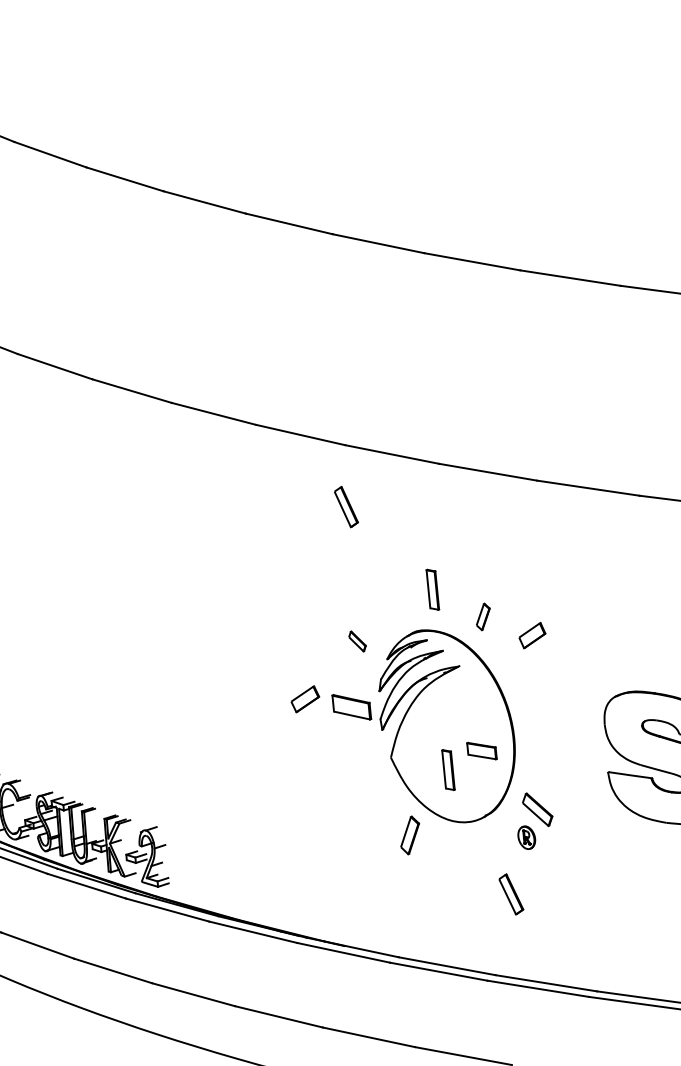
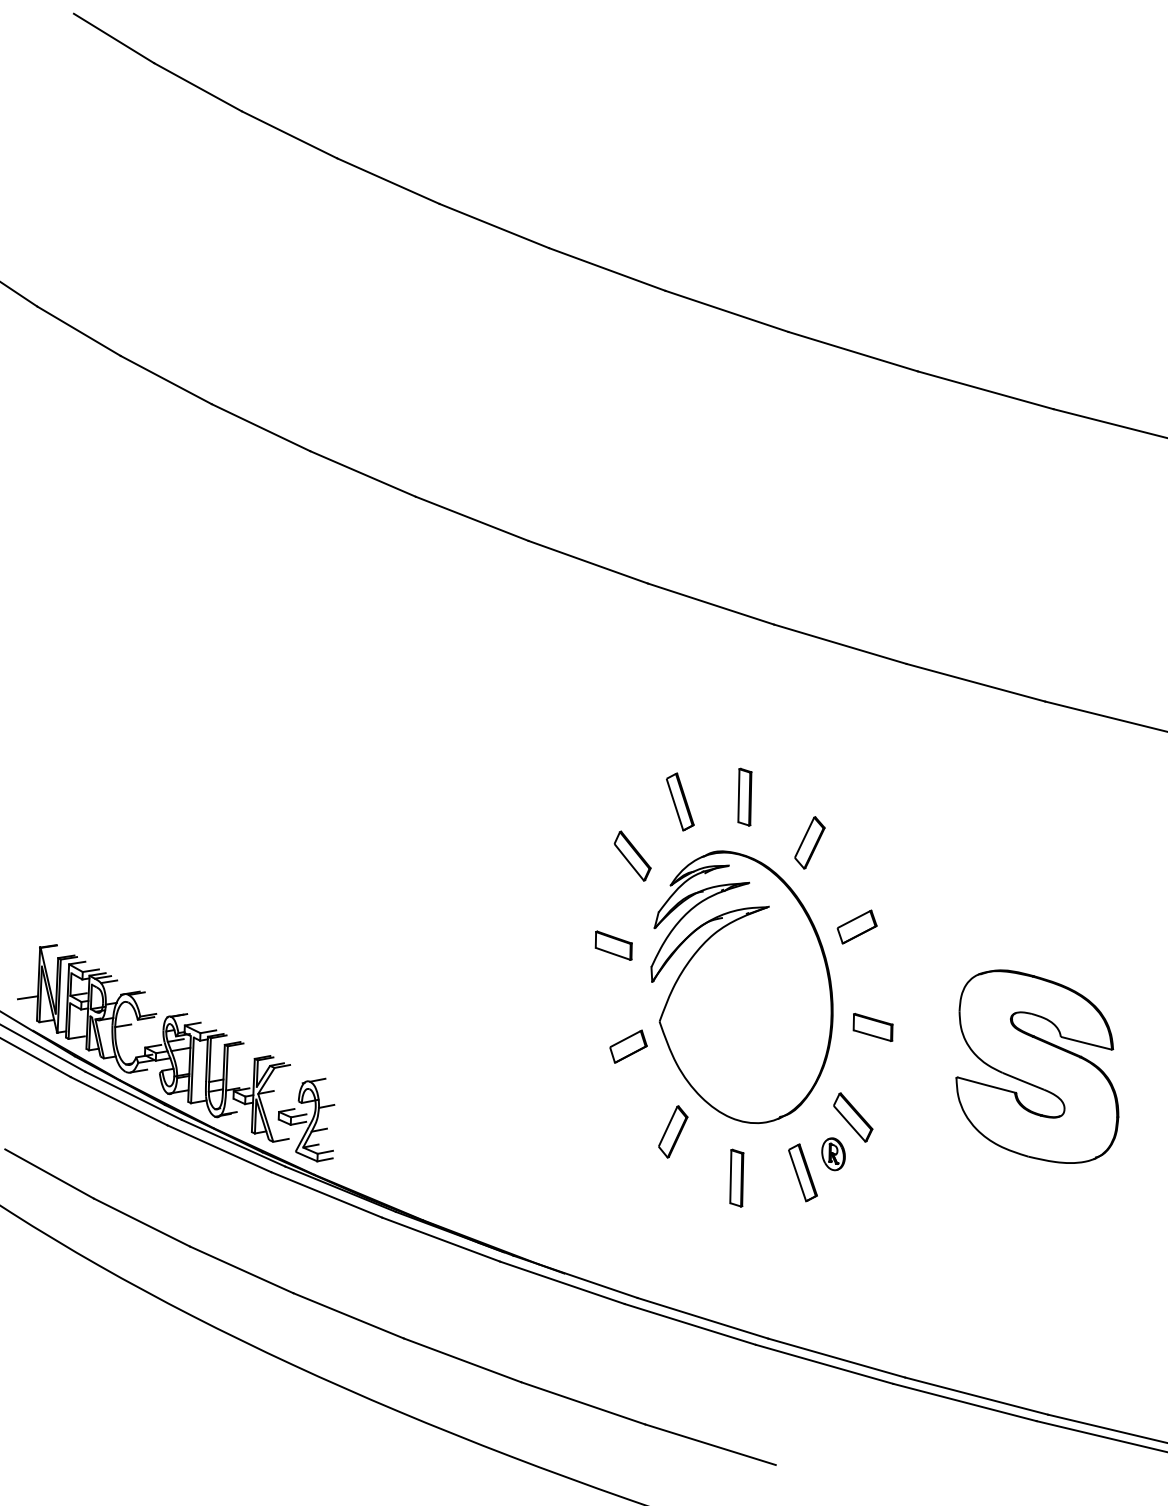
part: (346, 506) -> (680, 801), moved
part: (482, 616) -> (809, 842), size x1.43
part: (532, 635) -> (628, 1046), moved
part: (357, 641) -> (632, 855), size x1.67
part: (304, 698) -> (856, 926), moved
part: (351, 707) -> (613, 945), size x0.71
part: (481, 750) -> (872, 1026), moved
part: (448, 769) -> (736, 1177), moved
part: (510, 894) -> (802, 1172), moved

